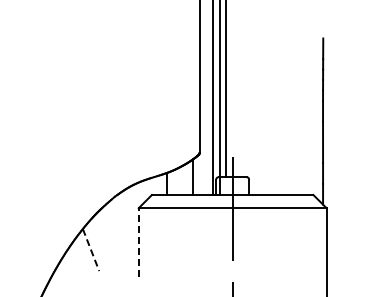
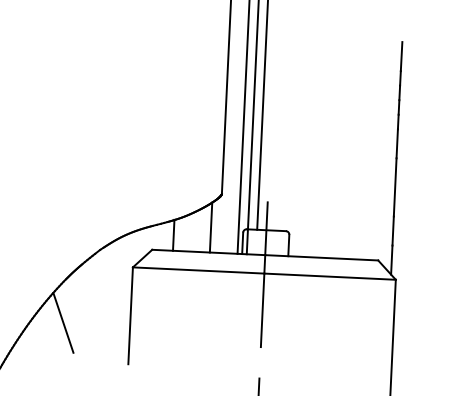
line: (138, 242) -> (130, 315), dashed -> solid
line: (91, 250) -> (63, 323), dashed -> solid

